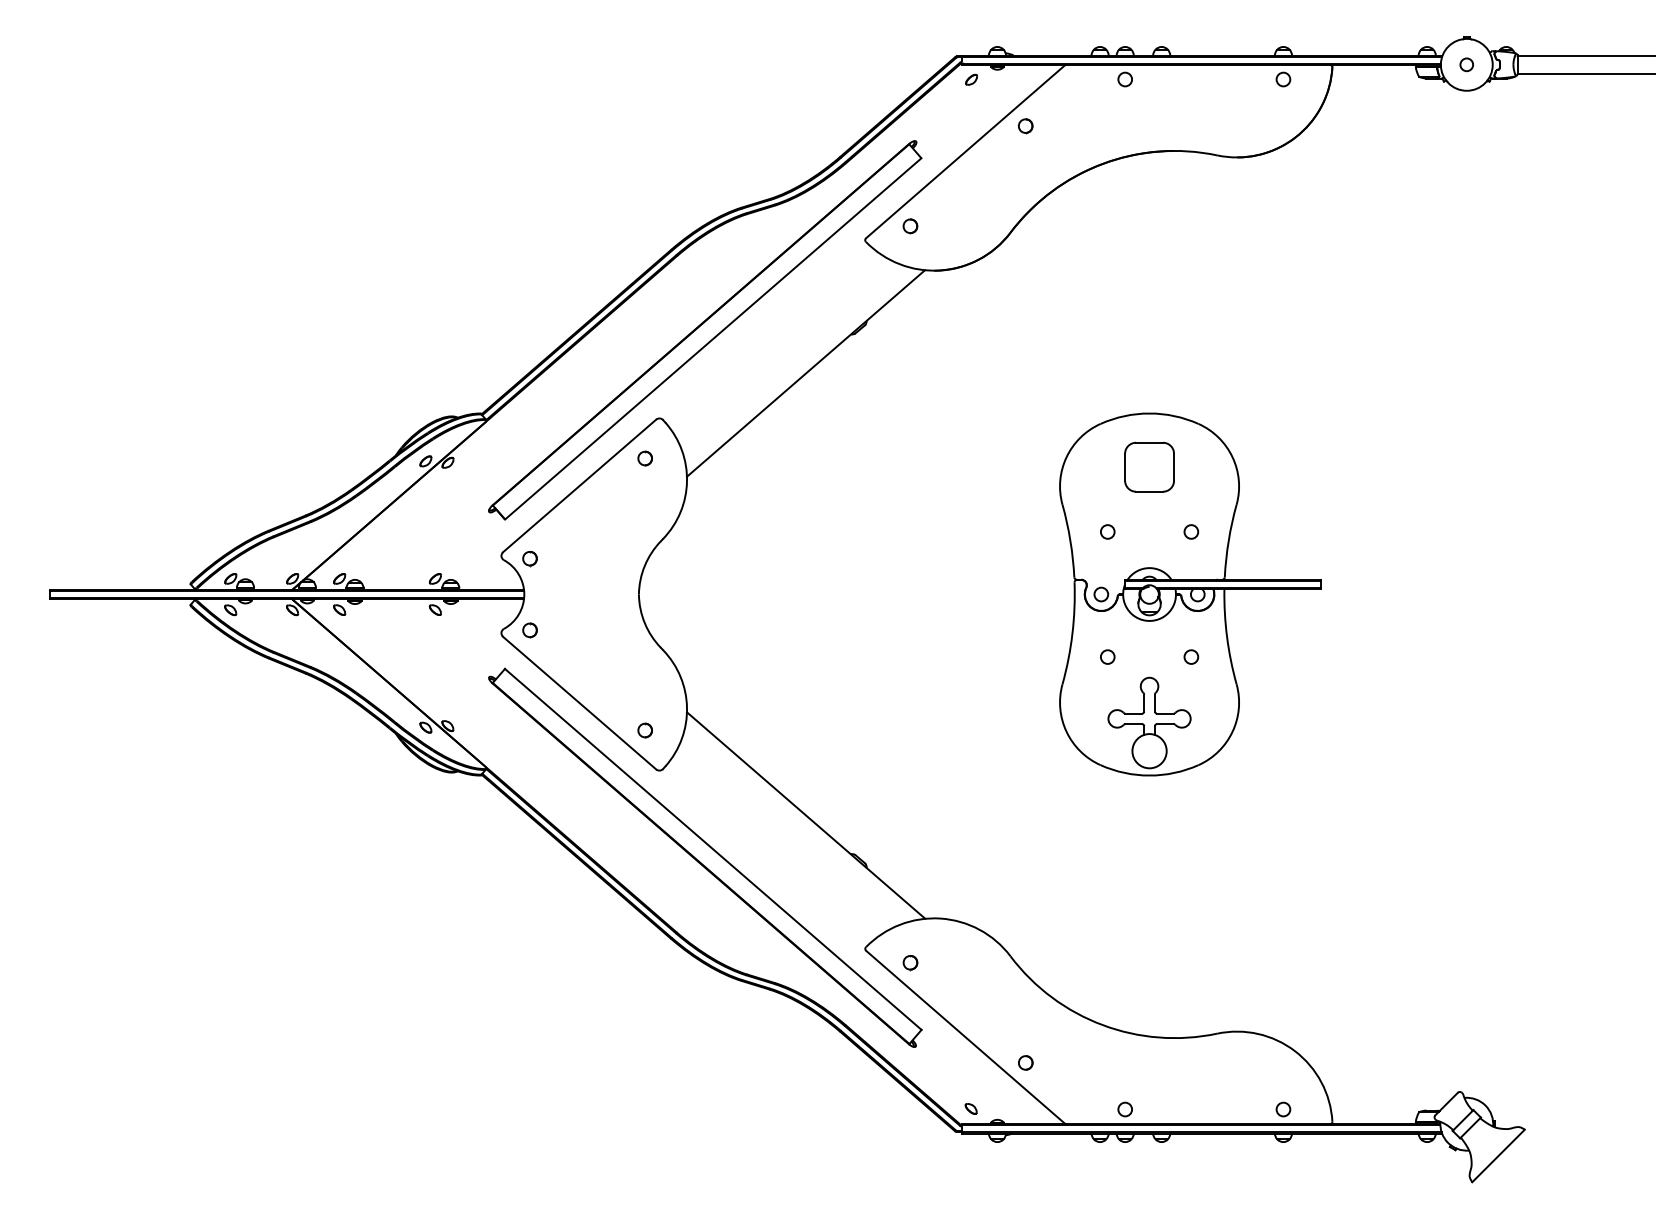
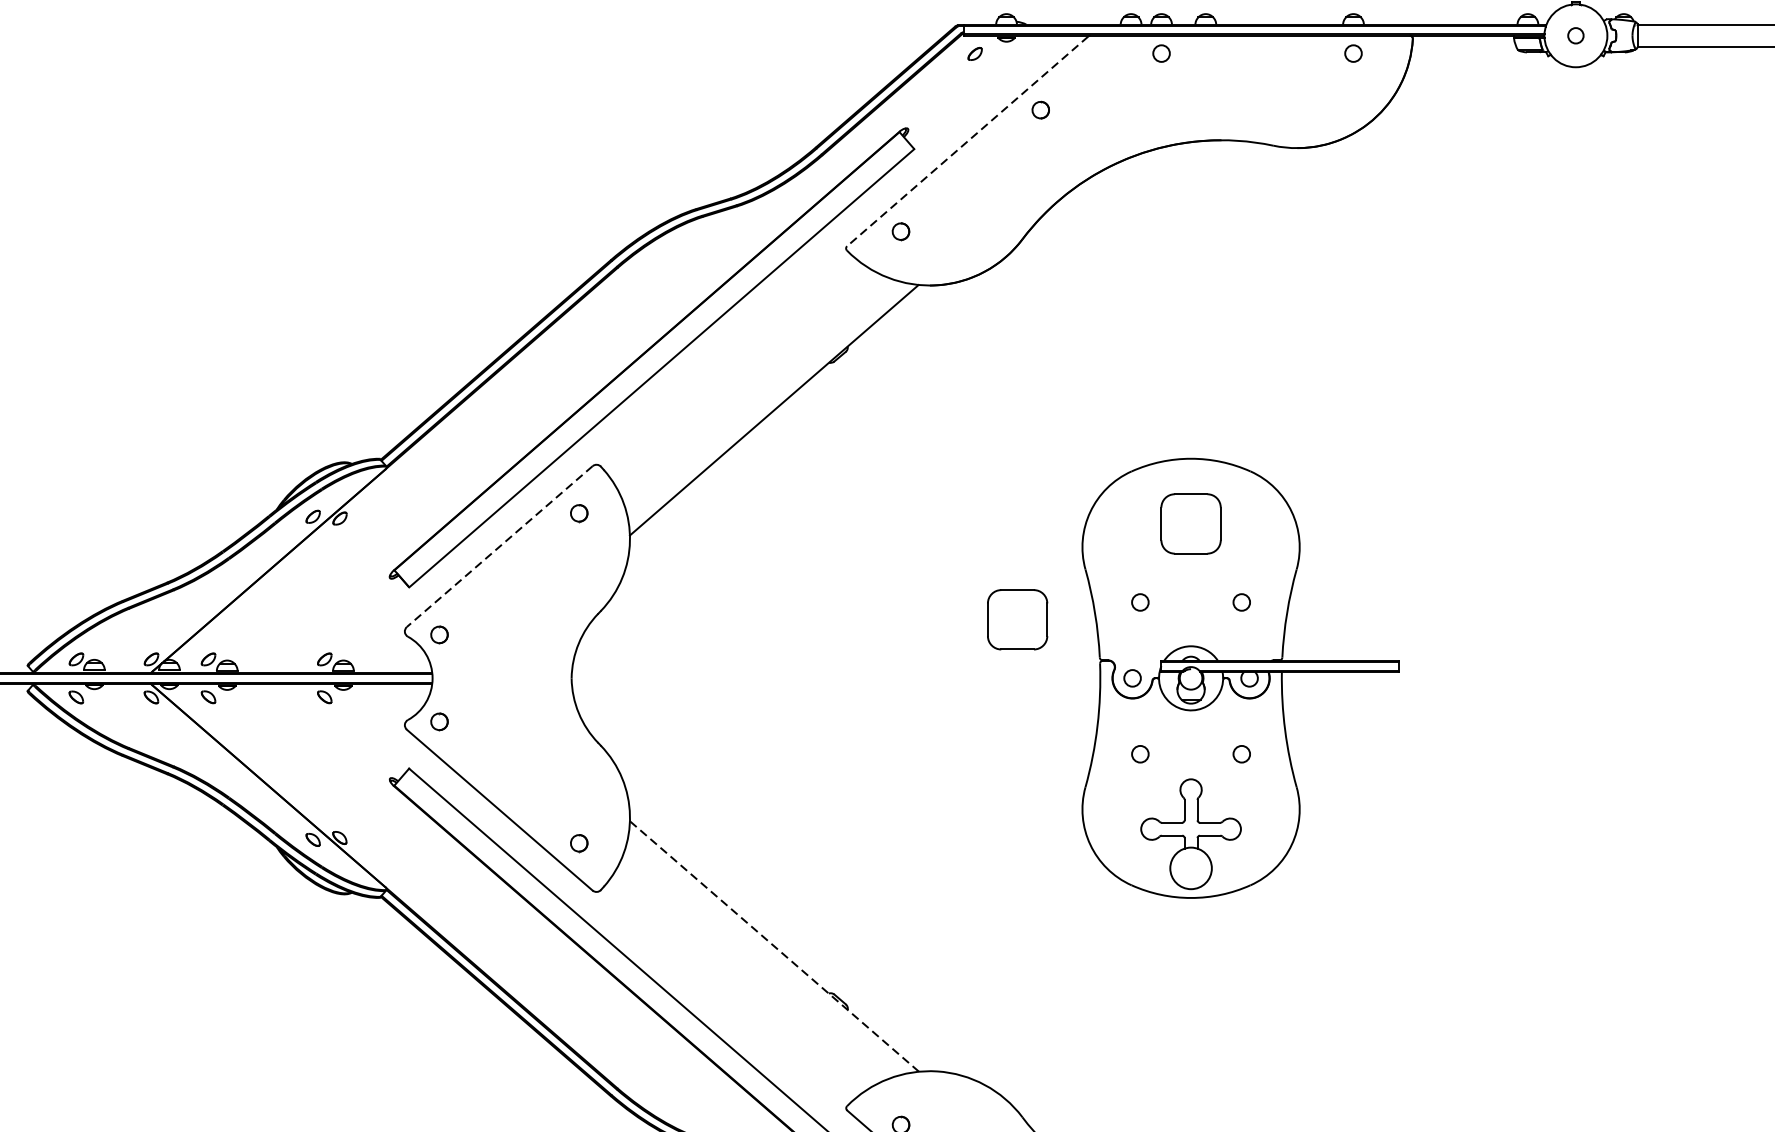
line: (965, 151) -> (967, 140), solid -> dashed
line: (579, 486) -> (499, 547), solid -> dashed
part: (1006, 545) -> (1017, 618), added
line: (806, 815) -> (774, 946), solid -> dashed

